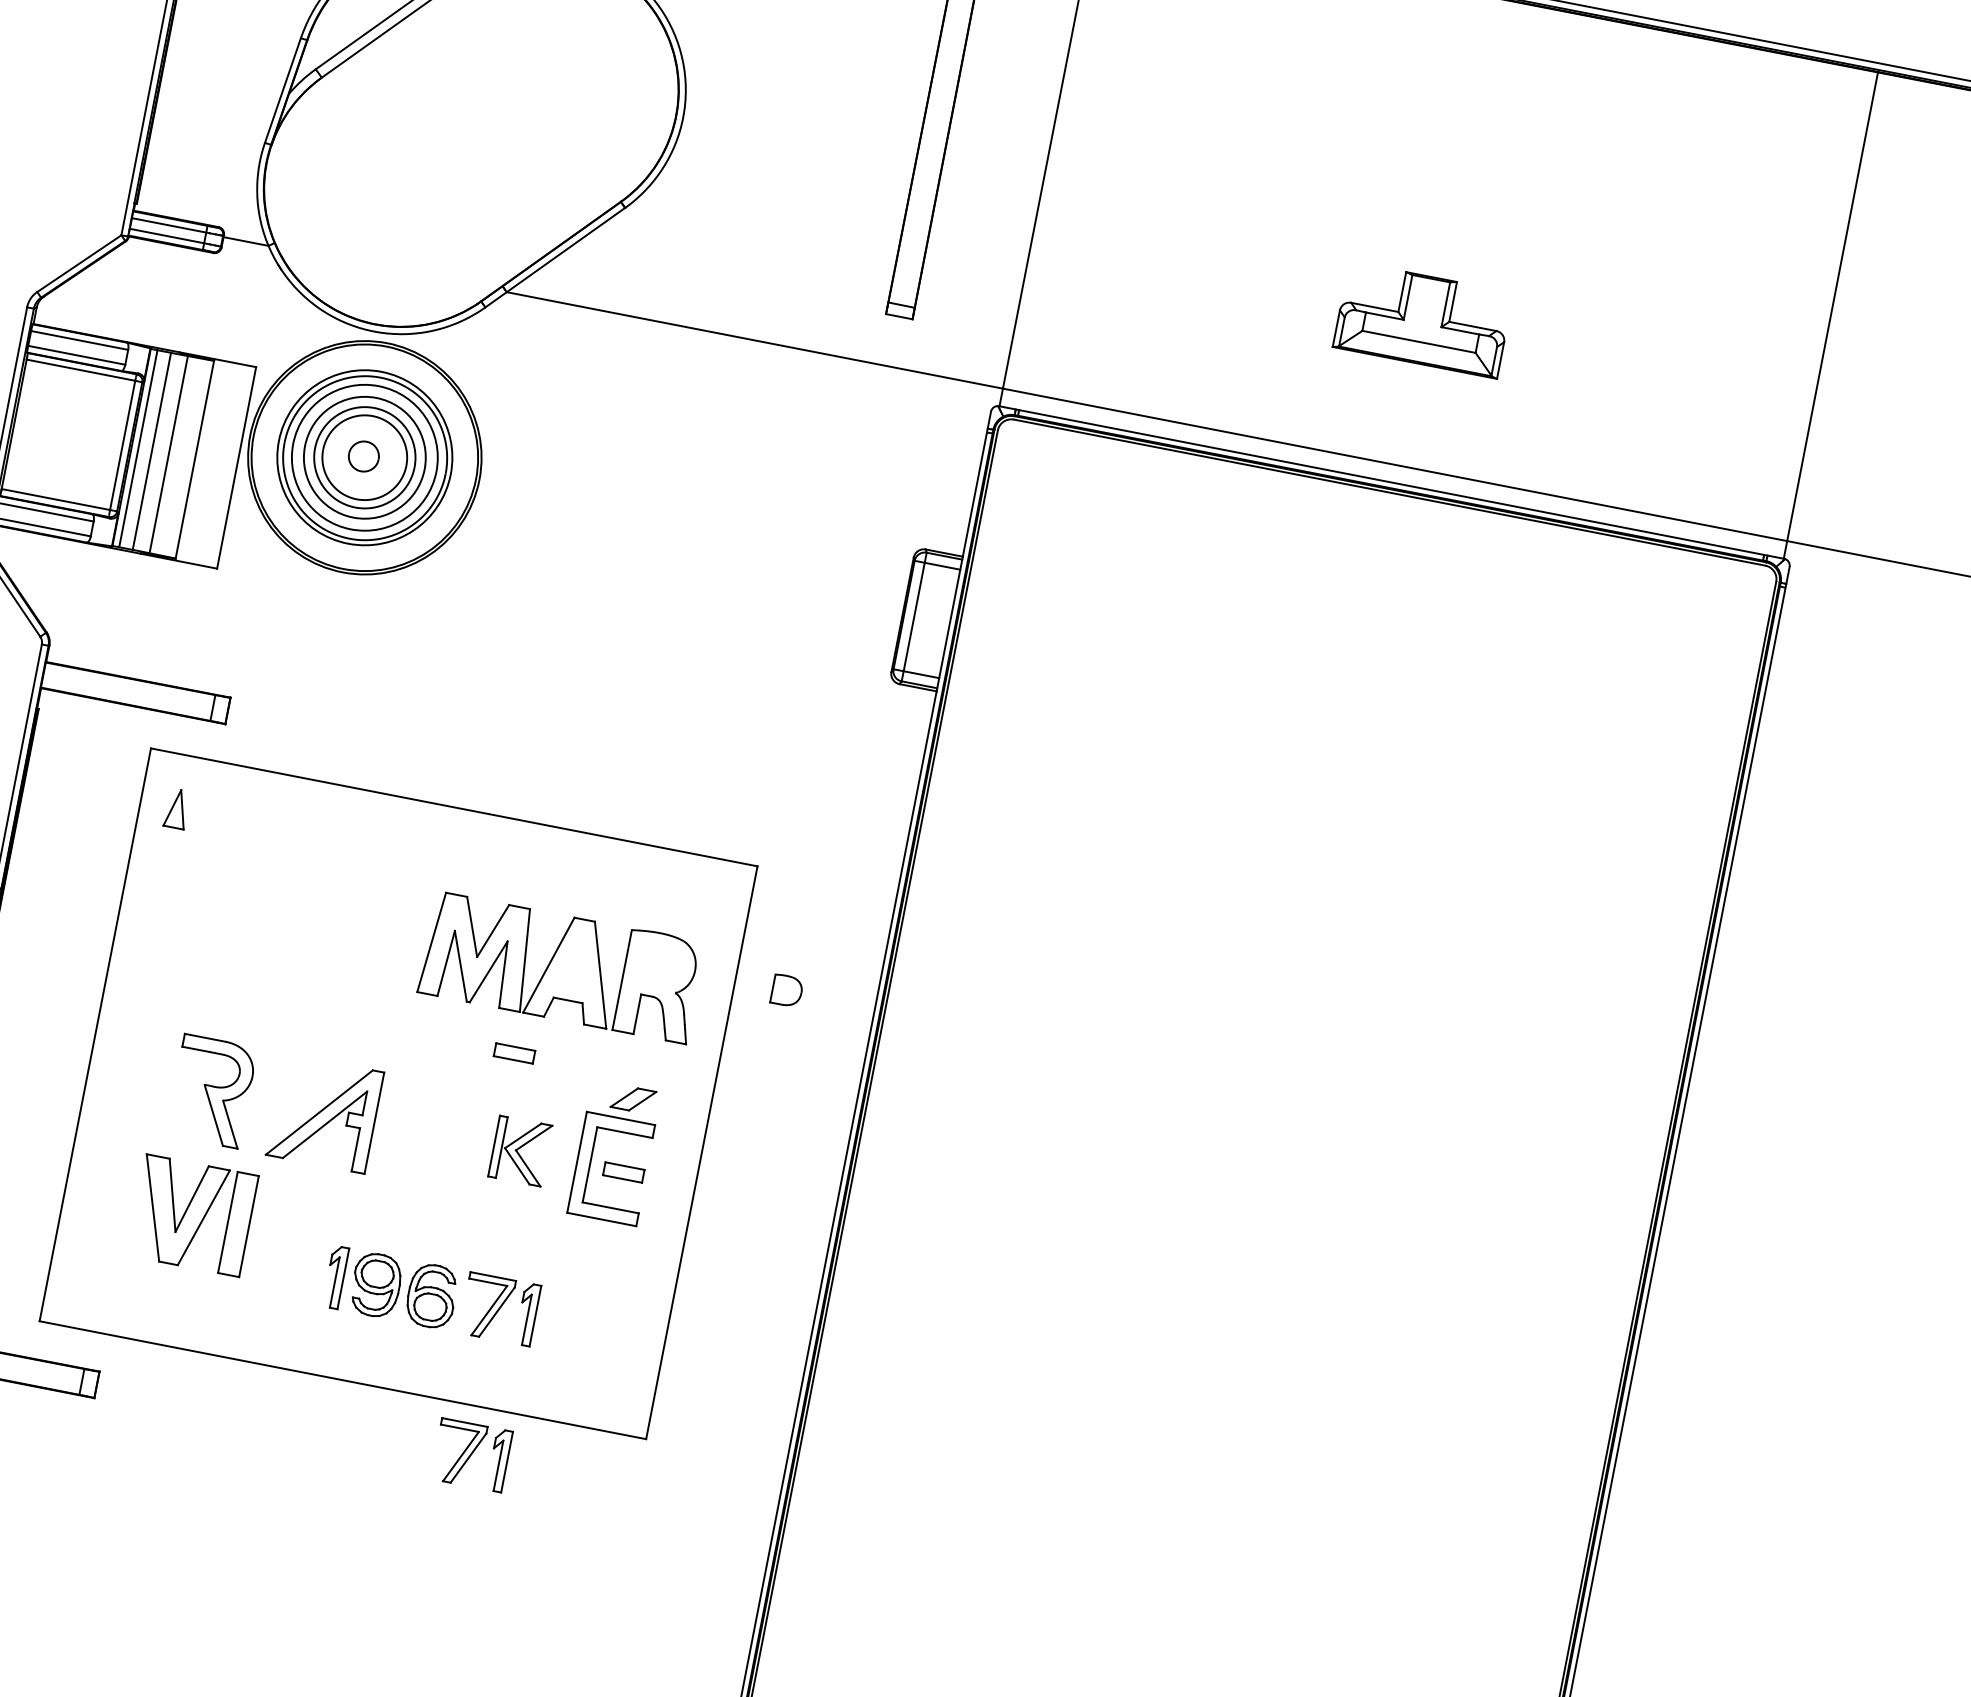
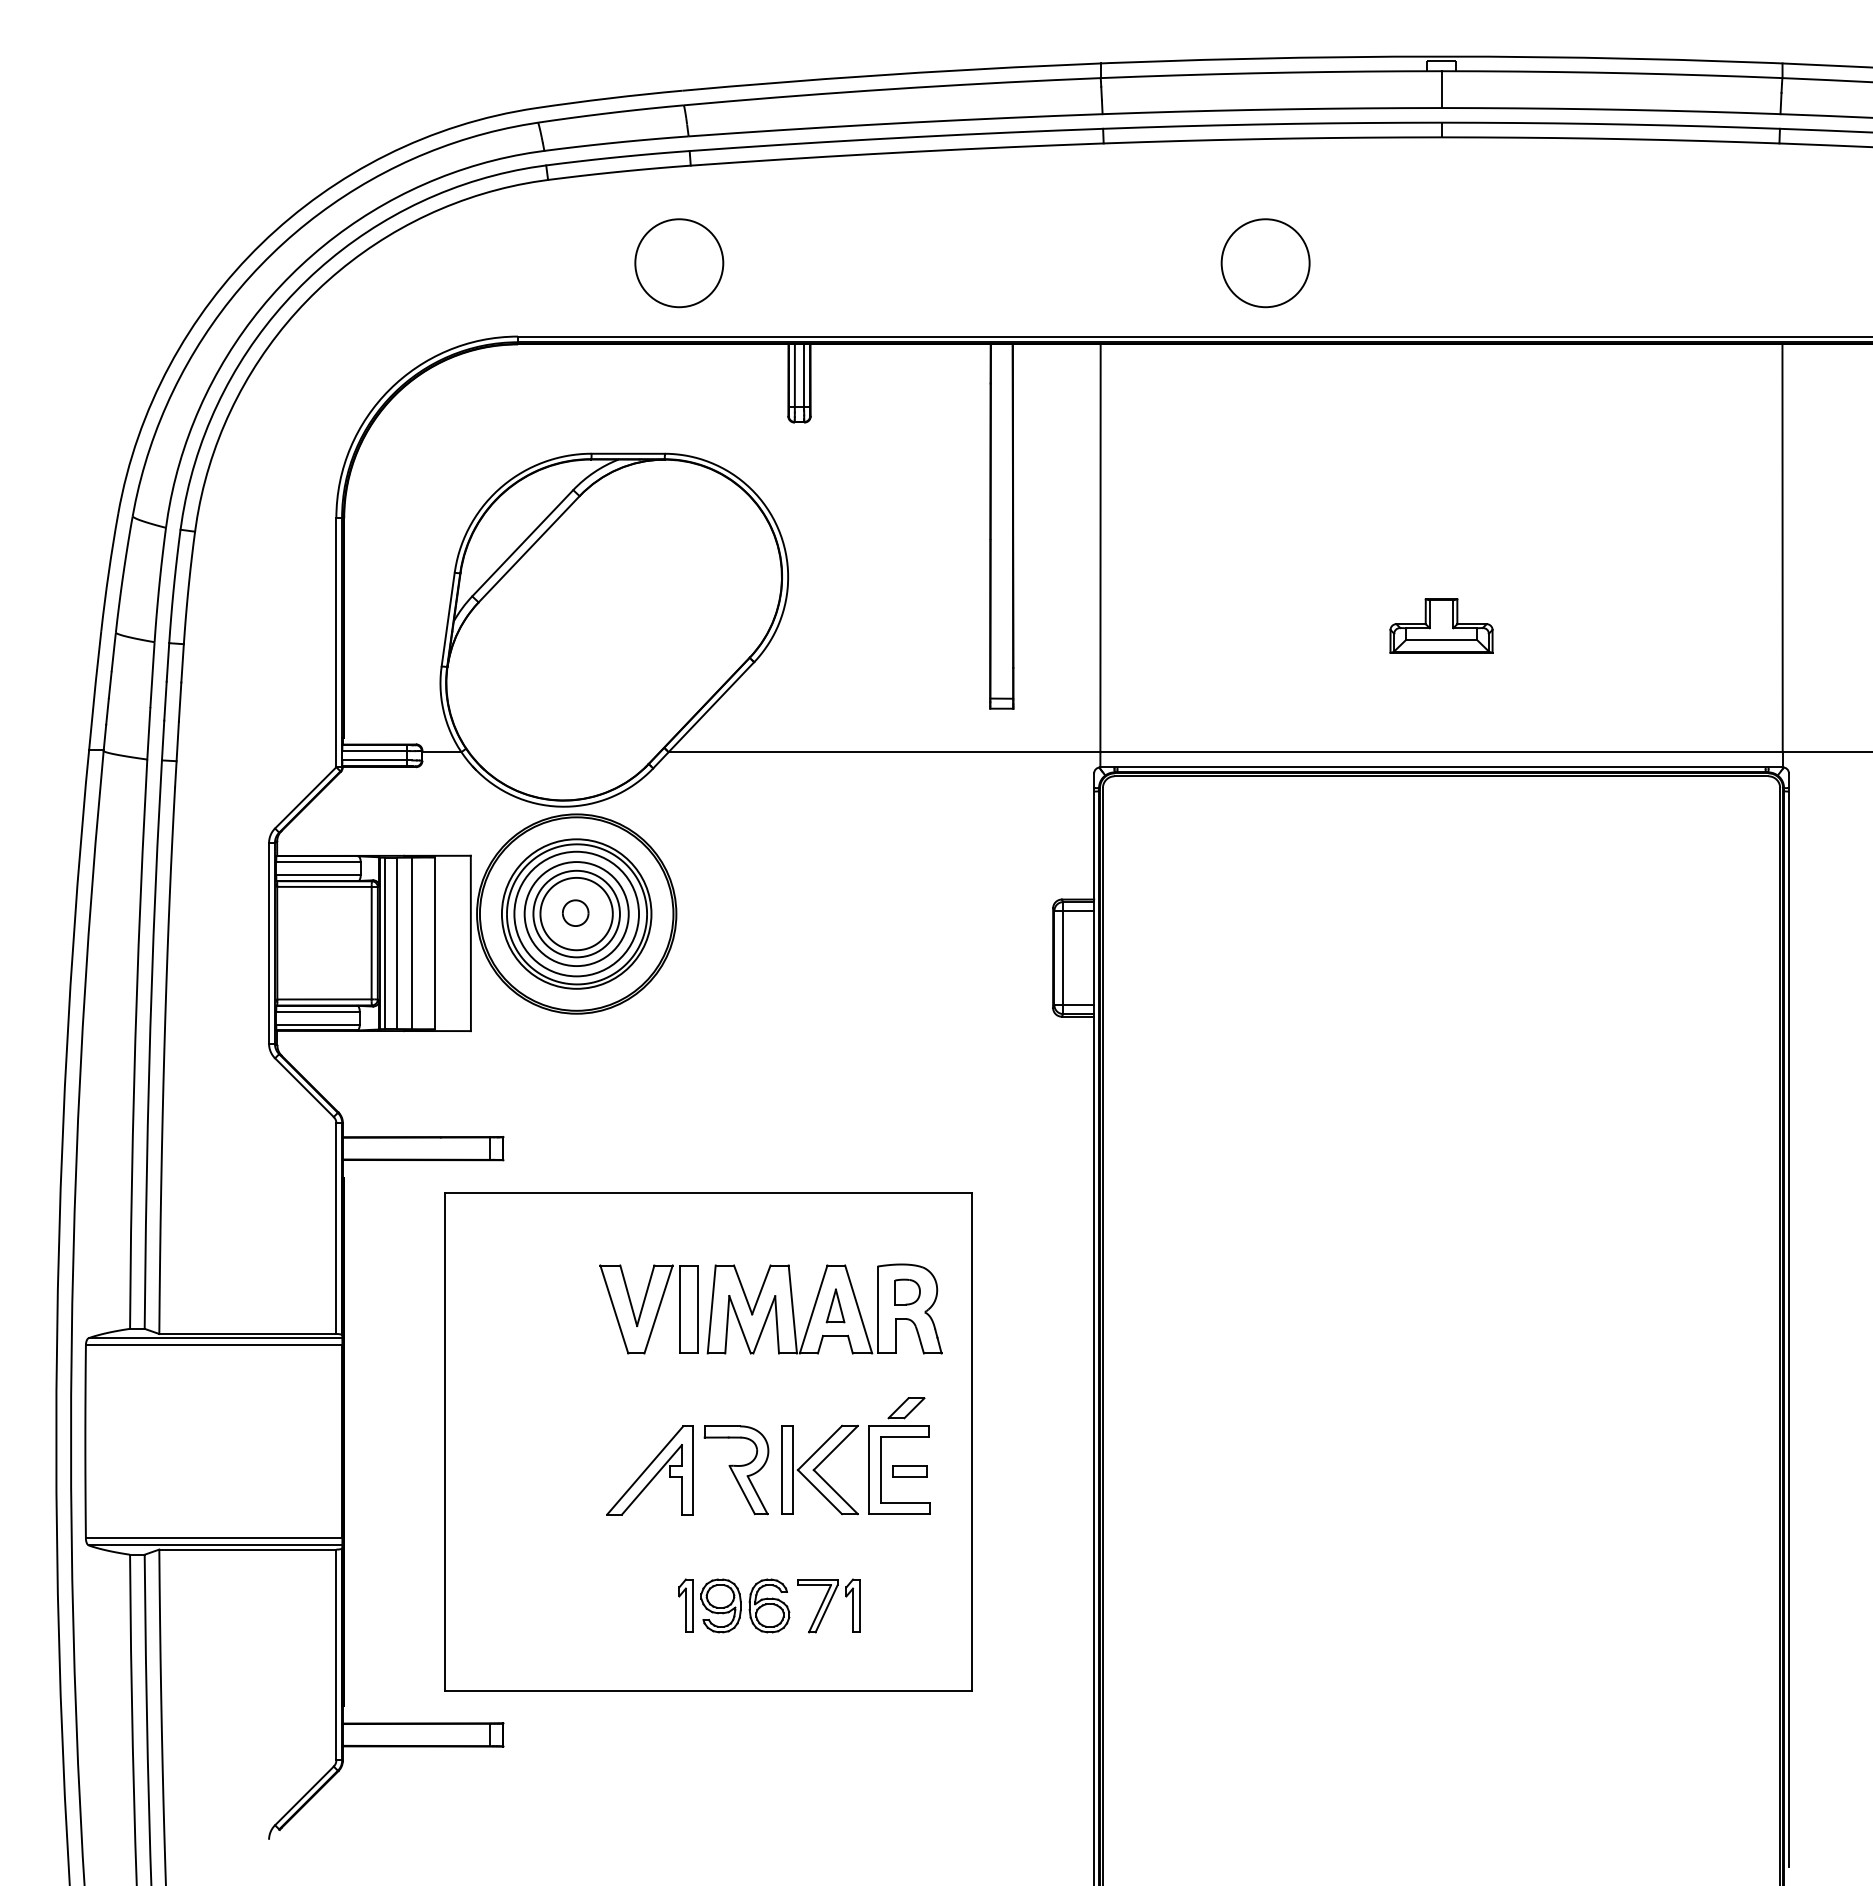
part: (1423, 319) -> (1441, 625), size x0.71
part: (177, 808) -> (835, 1305), moved
part: (787, 990) -> (907, 1291), moved
part: (513, 1053) -> (798, 1389), removed
part: (211, 1091) -> (736, 1470), moved
part: (519, 1150) -> (819, 1469), size x1.67
part: (192, 1215) -> (648, 1309), moved
part: (471, 1454) -> (828, 1732), removed

